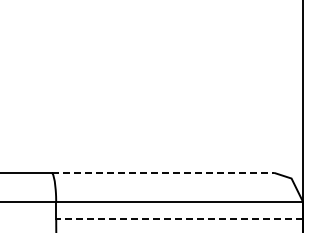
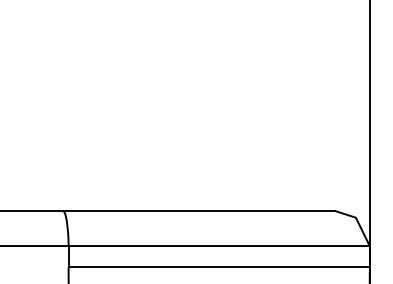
line: (163, 172) -> (199, 210), dashed -> solid
line: (179, 219) -> (219, 267), dashed -> solid

